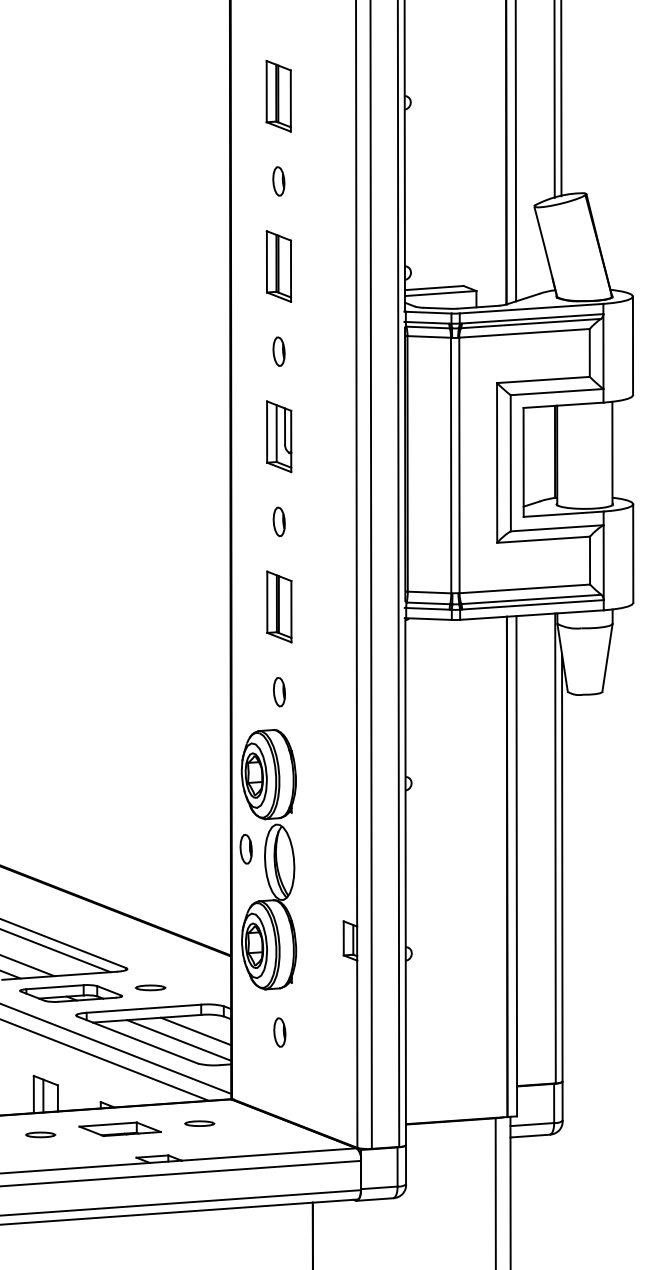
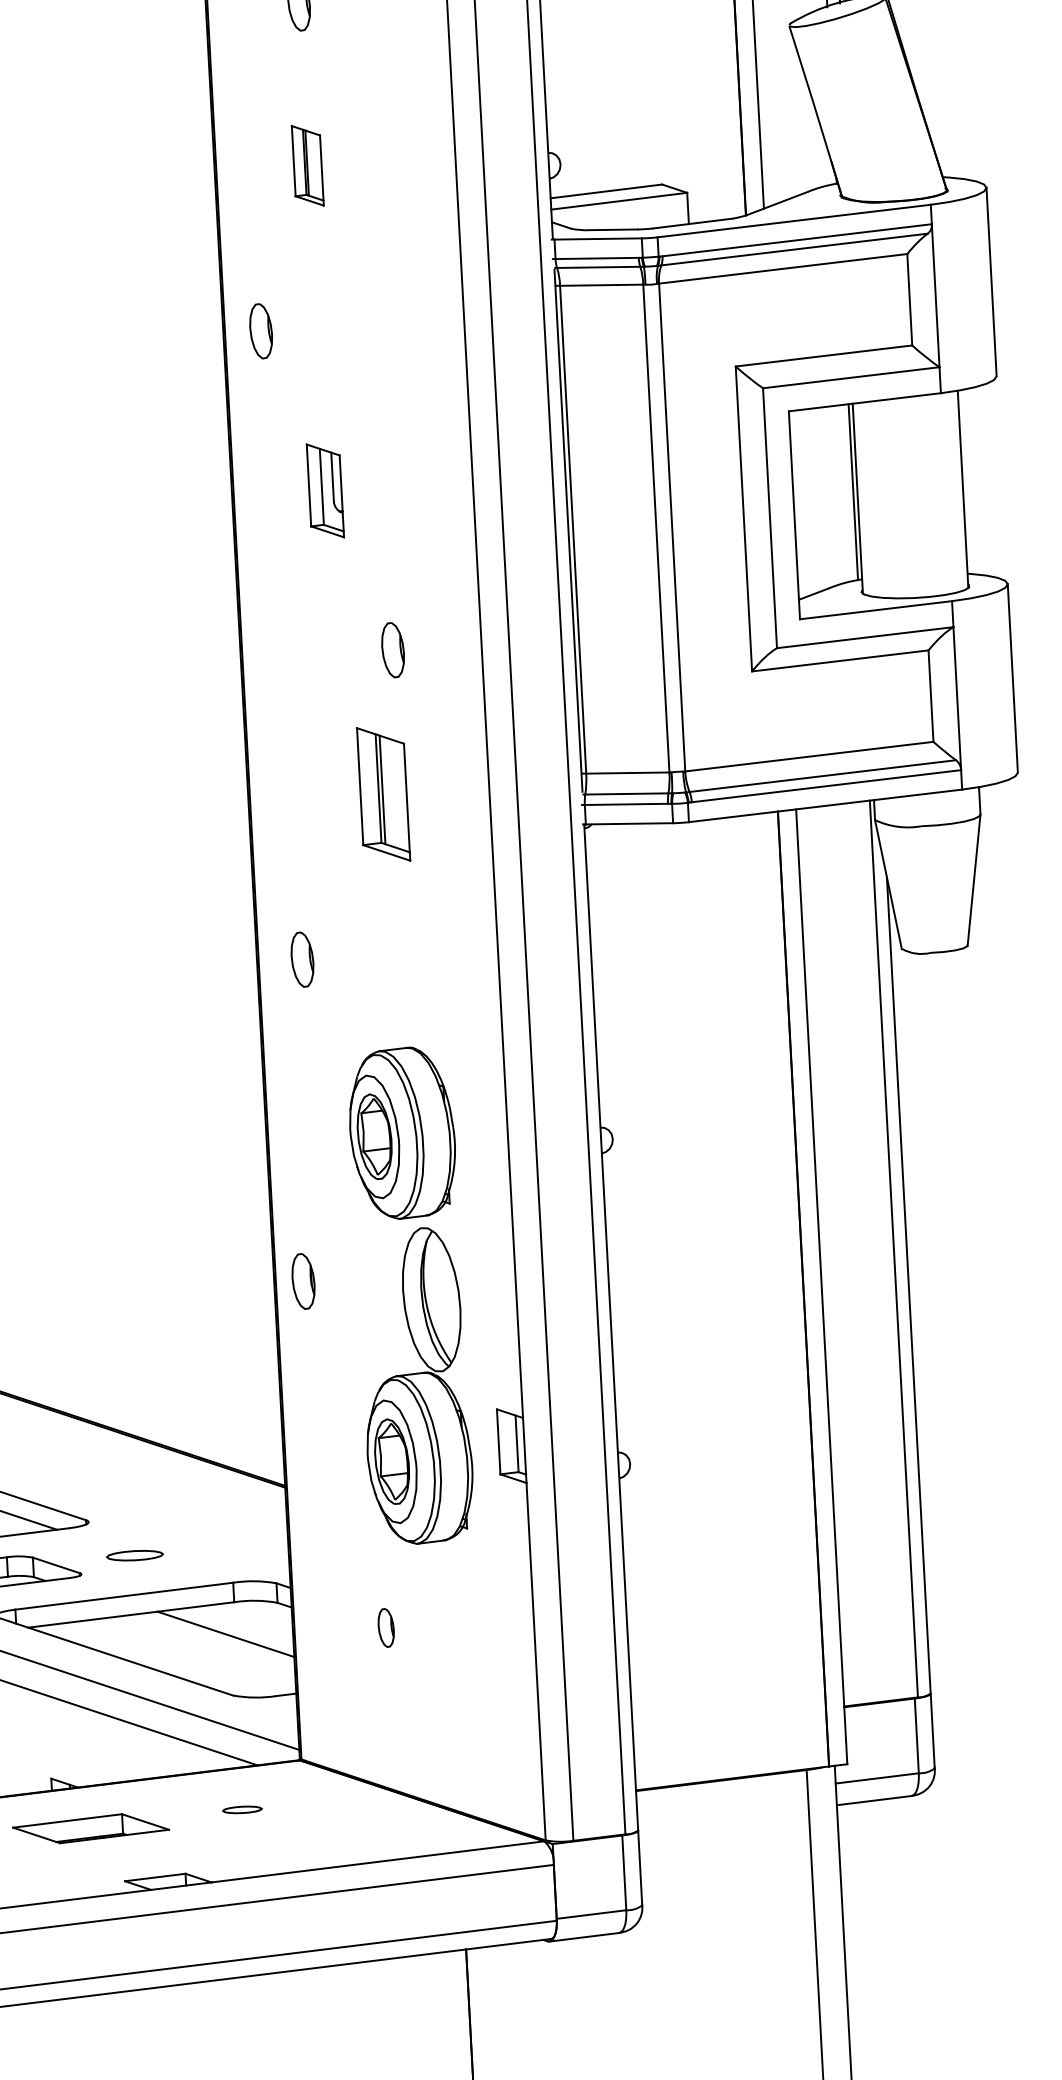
part: (278, 266) -> (306, 165), size x0.6
part: (278, 351) -> (260, 331), moved
part: (279, 436) -> (325, 490), size x0.7
part: (278, 521) -> (391, 649), moved
part: (279, 606) -> (383, 793), moved
part: (279, 692) -> (302, 960), moved
part: (268, 859) -> (410, 1295), moved
part: (279, 1032) -> (385, 1627), size x0.7
line: (179, 1040) -> (195, 1653), removed
part: (199, 1123) -> (241, 1809), size x0.7

